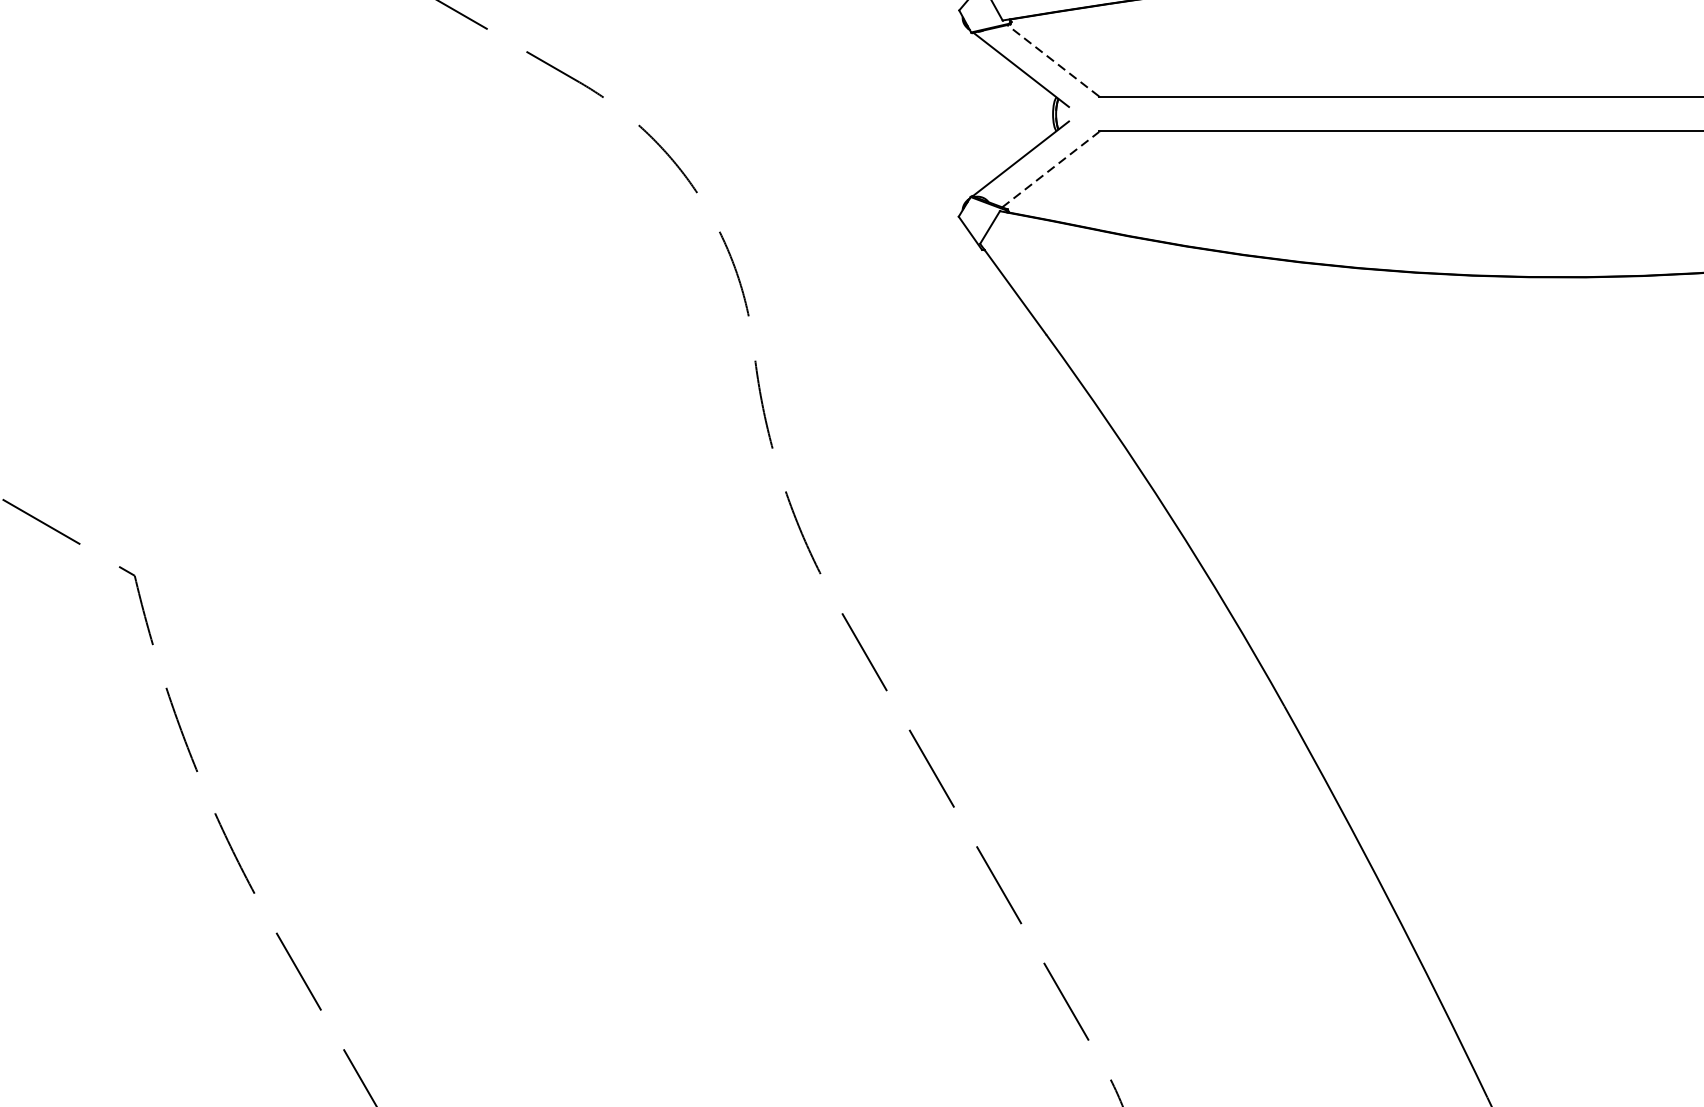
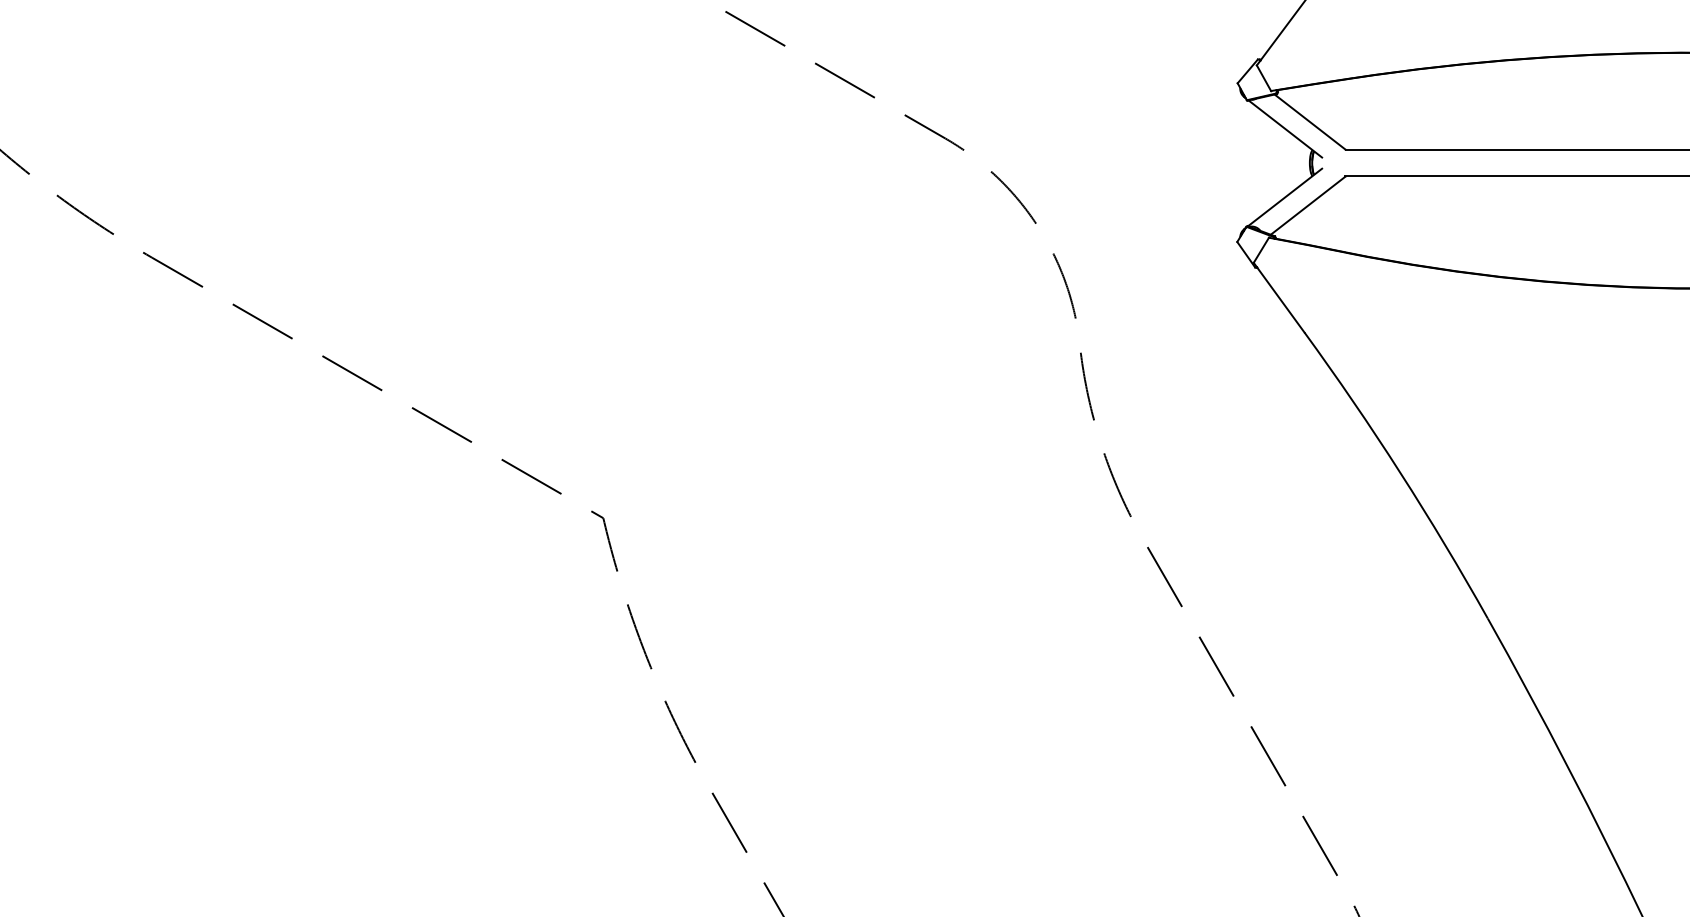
line: (1052, 60) -> (1309, 121), dashed -> solid
line: (1051, 169) -> (1308, 205), dashed -> solid

